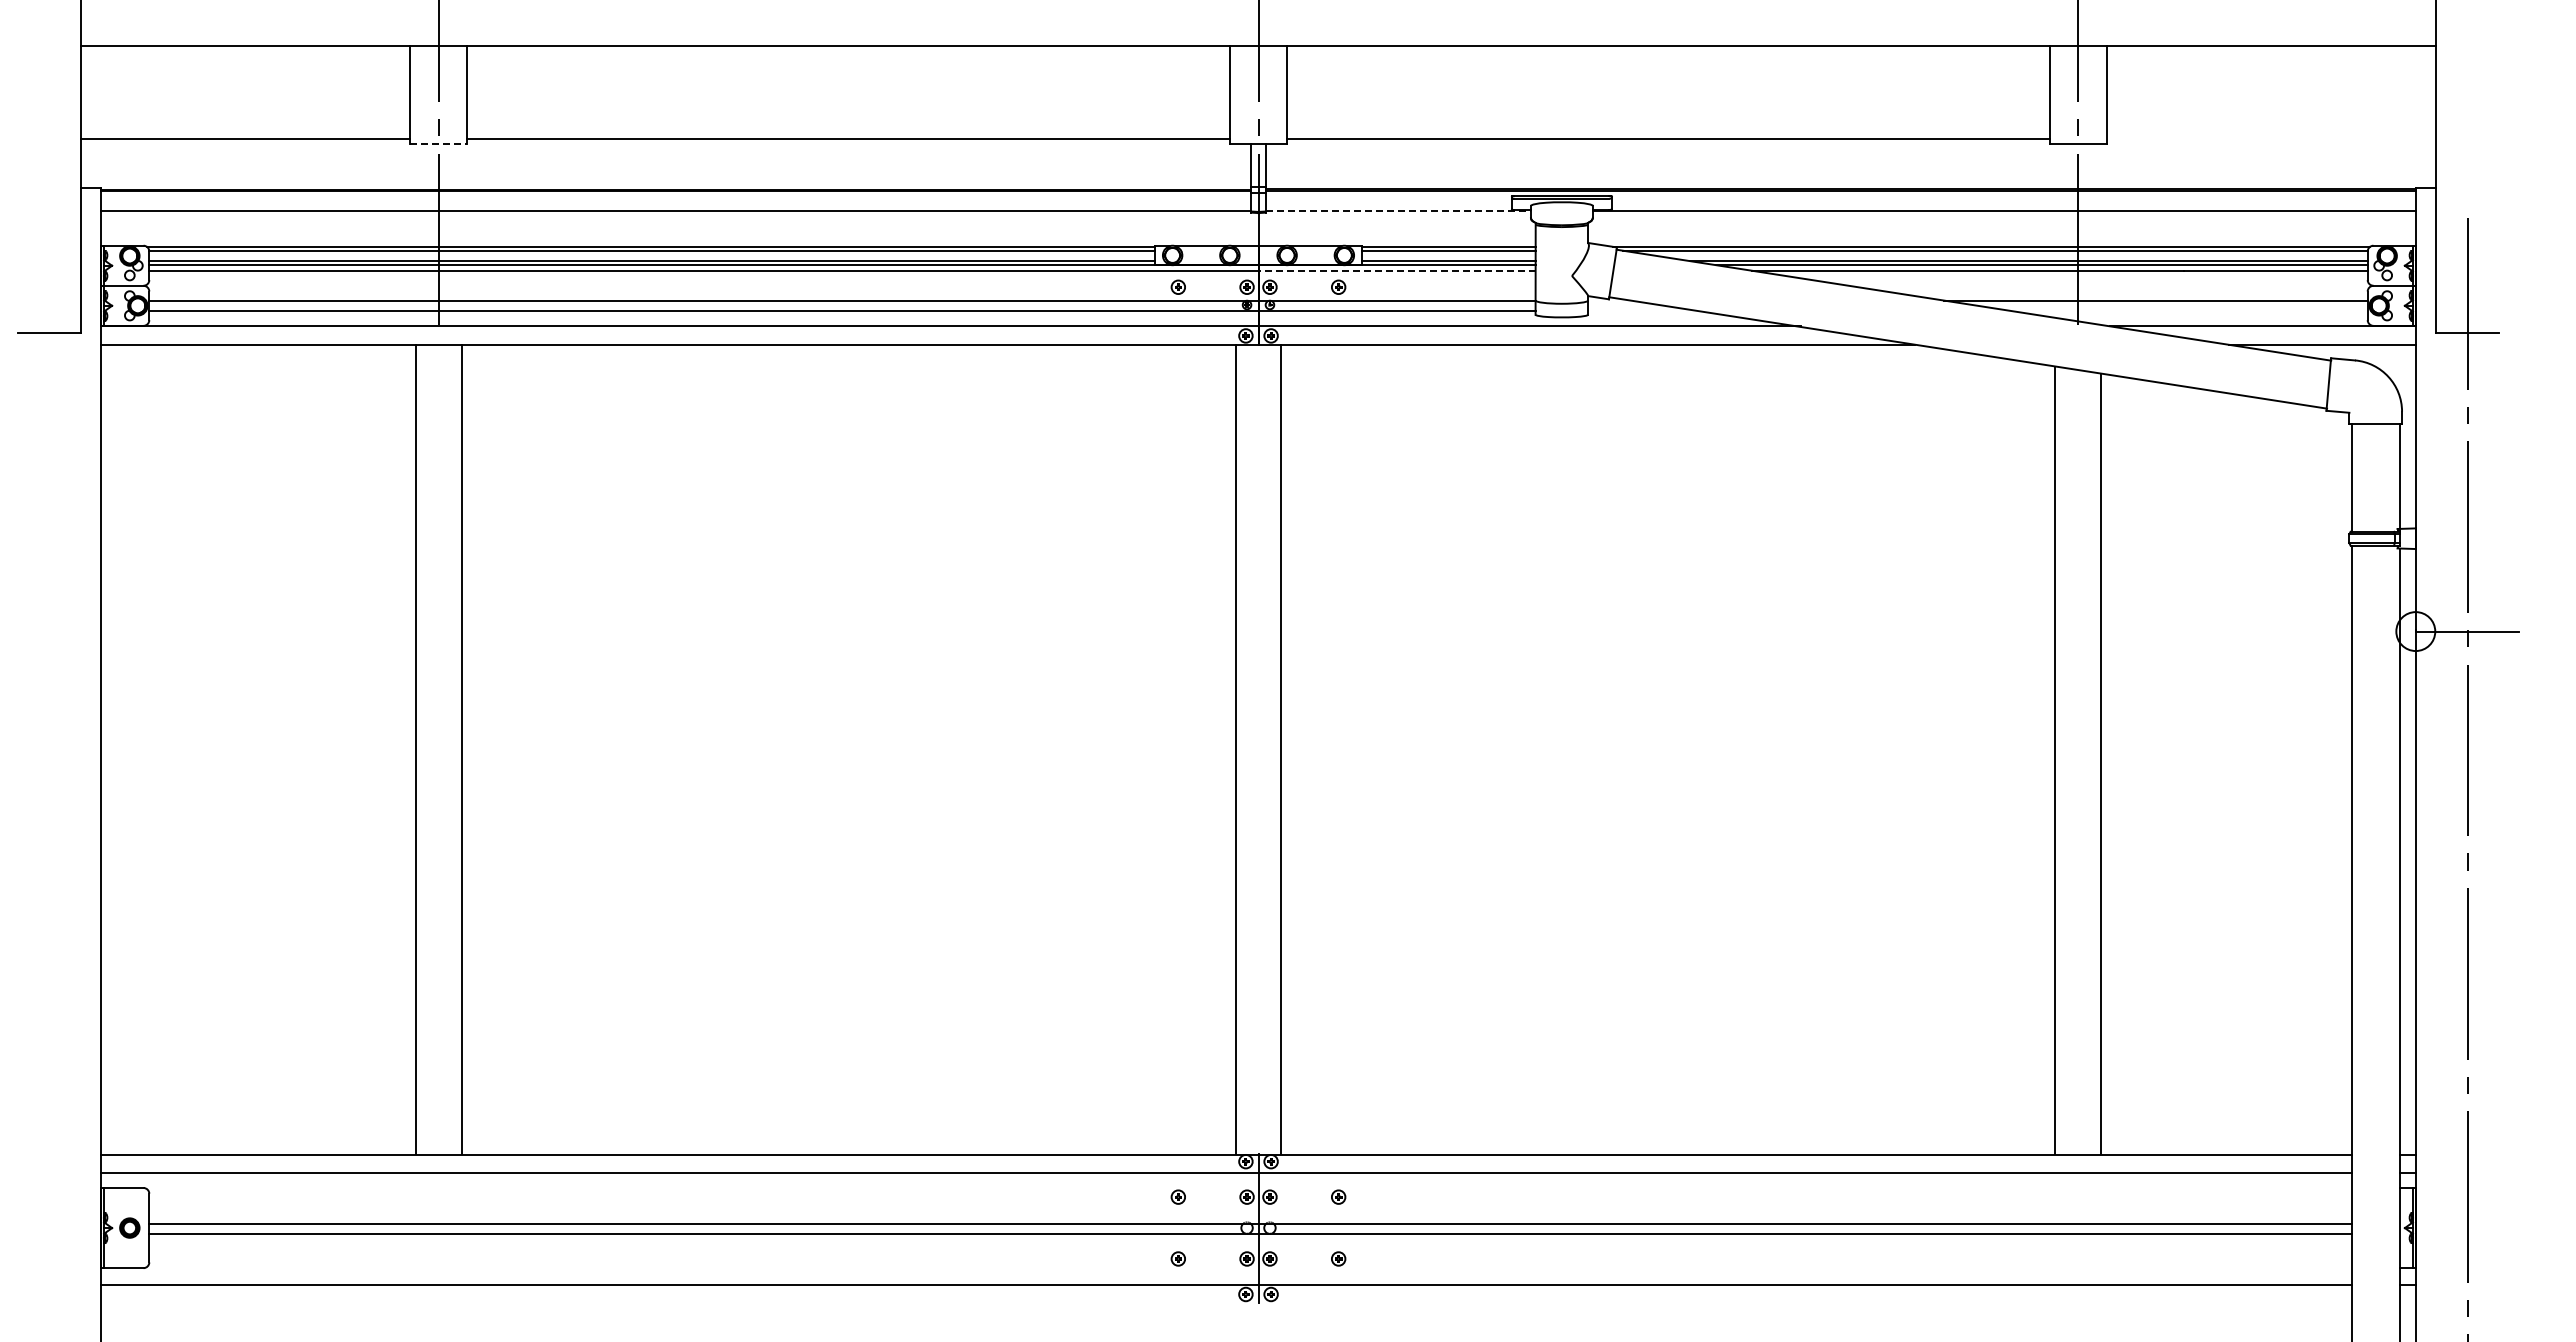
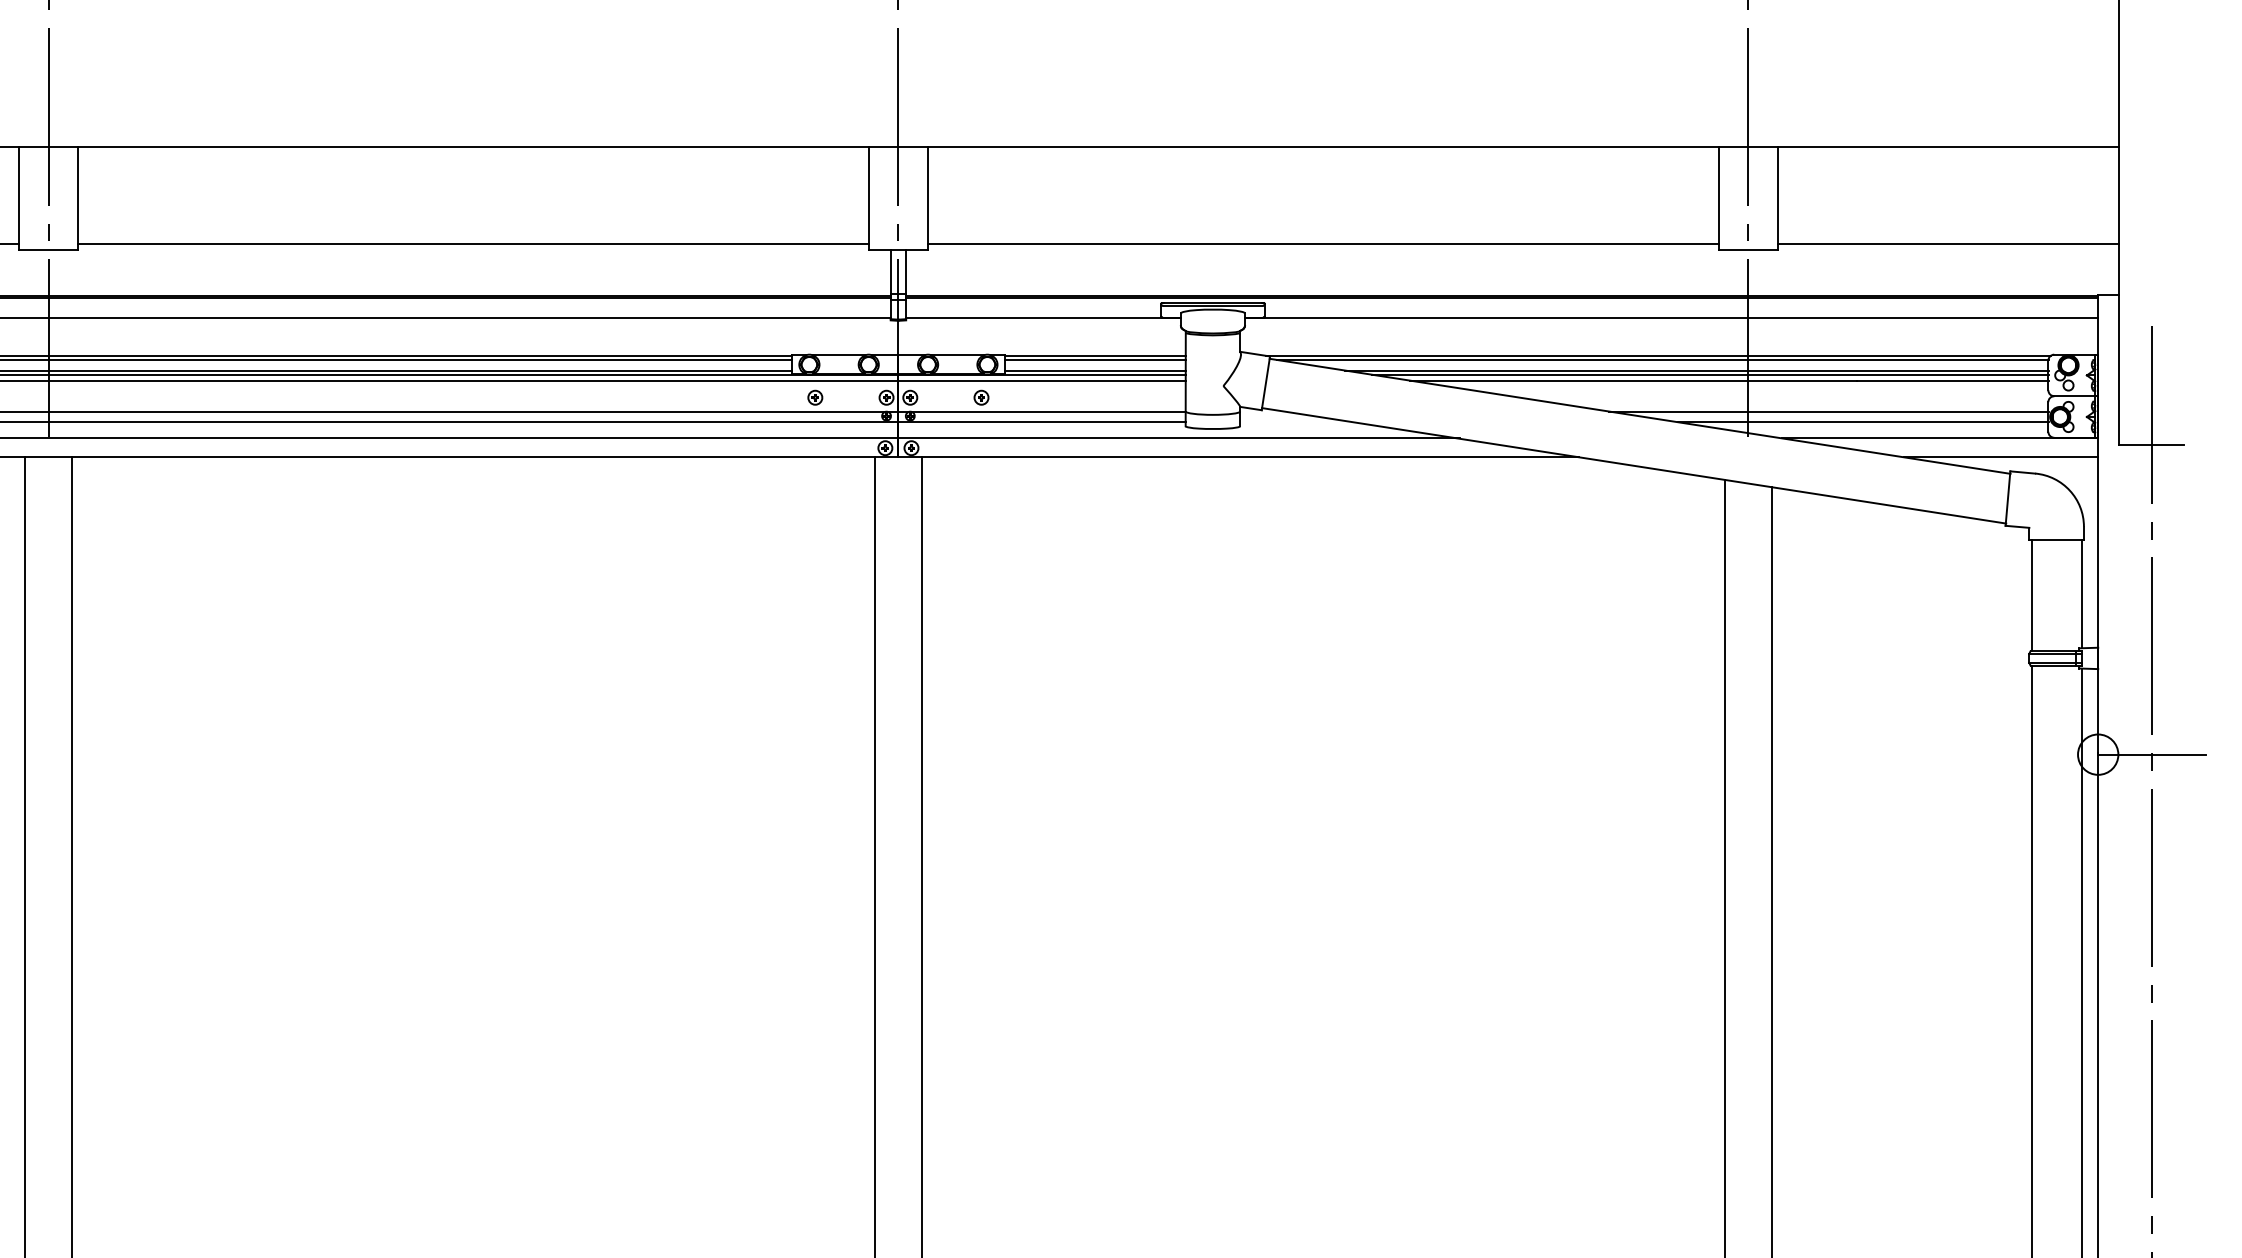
line: (2271, 138) -> (1948, 243), added
line: (438, 144) -> (48, 249), dashed -> solid
line: (1398, 210) -> (1043, 318), dashed -> solid
line: (1397, 270) -> (1042, 380), dashed -> solid
line: (2188, 310) -> (1862, 421), added

